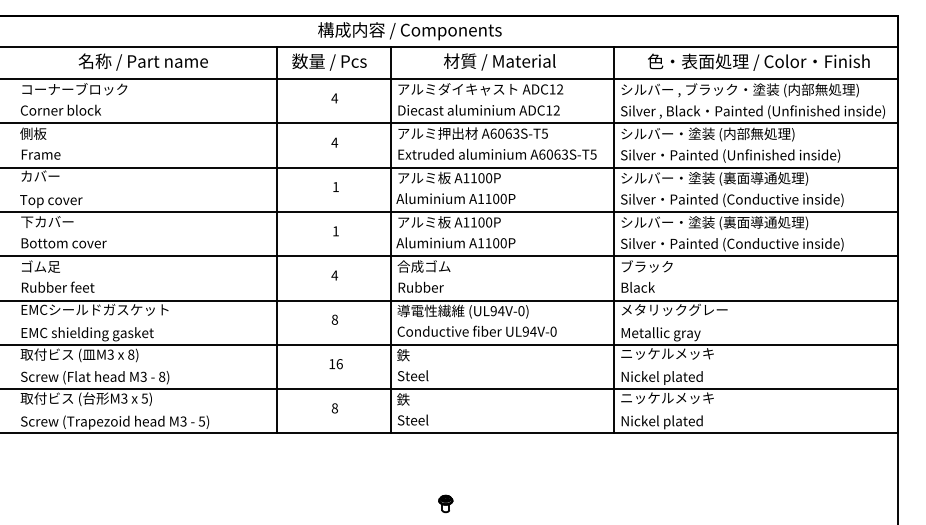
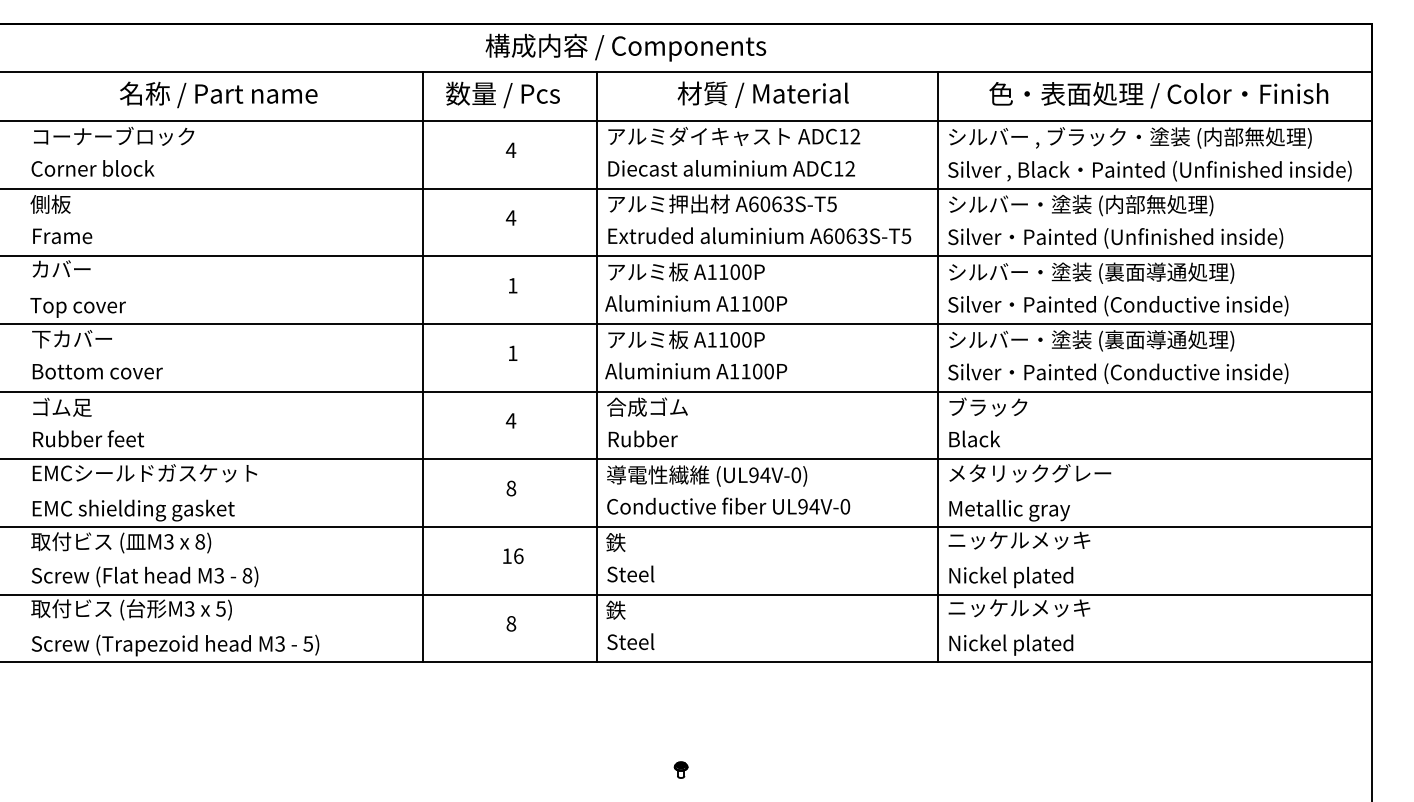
part: (446, 504) -> (681, 770), size x0.62

